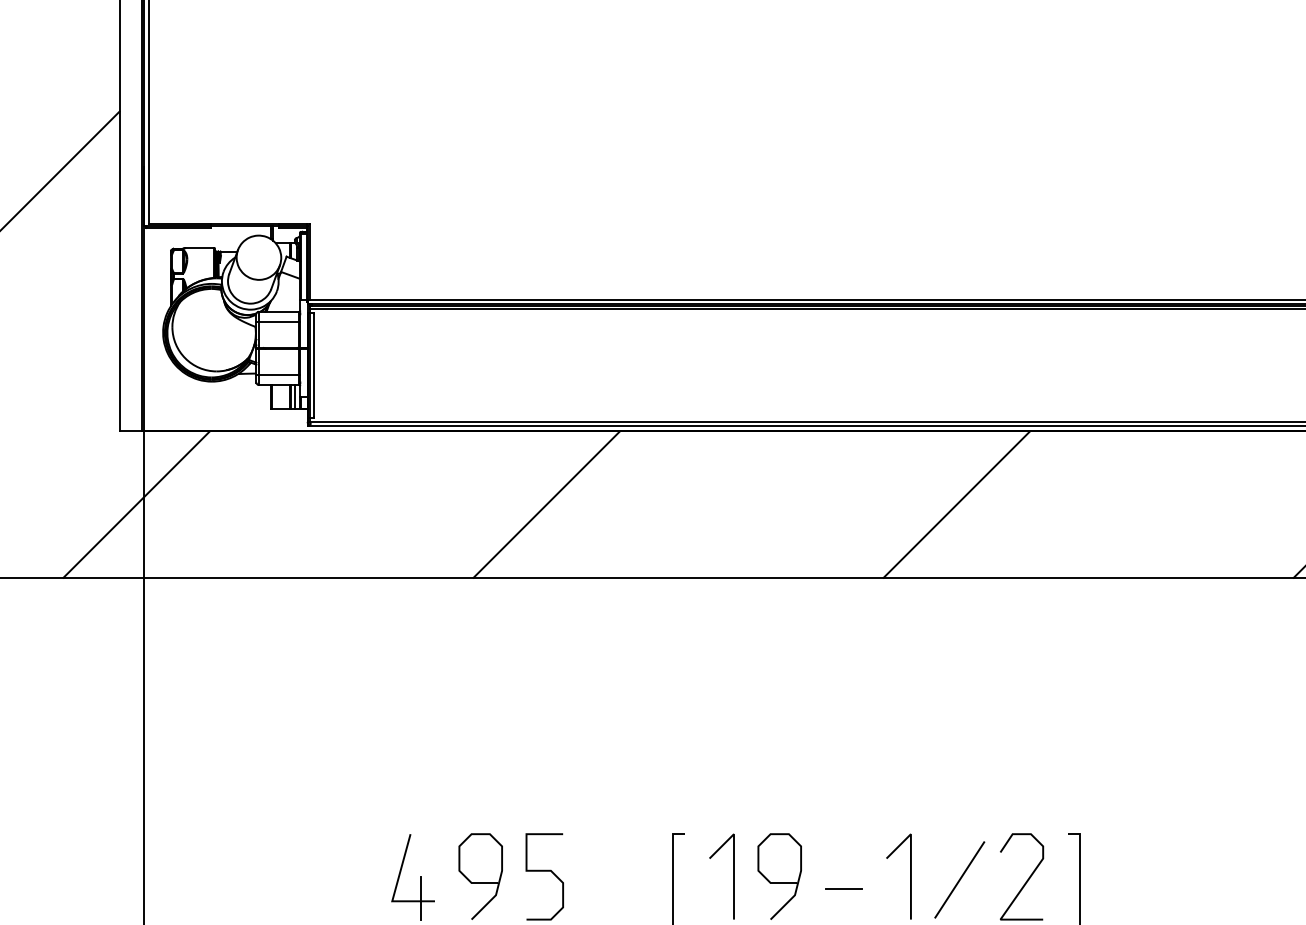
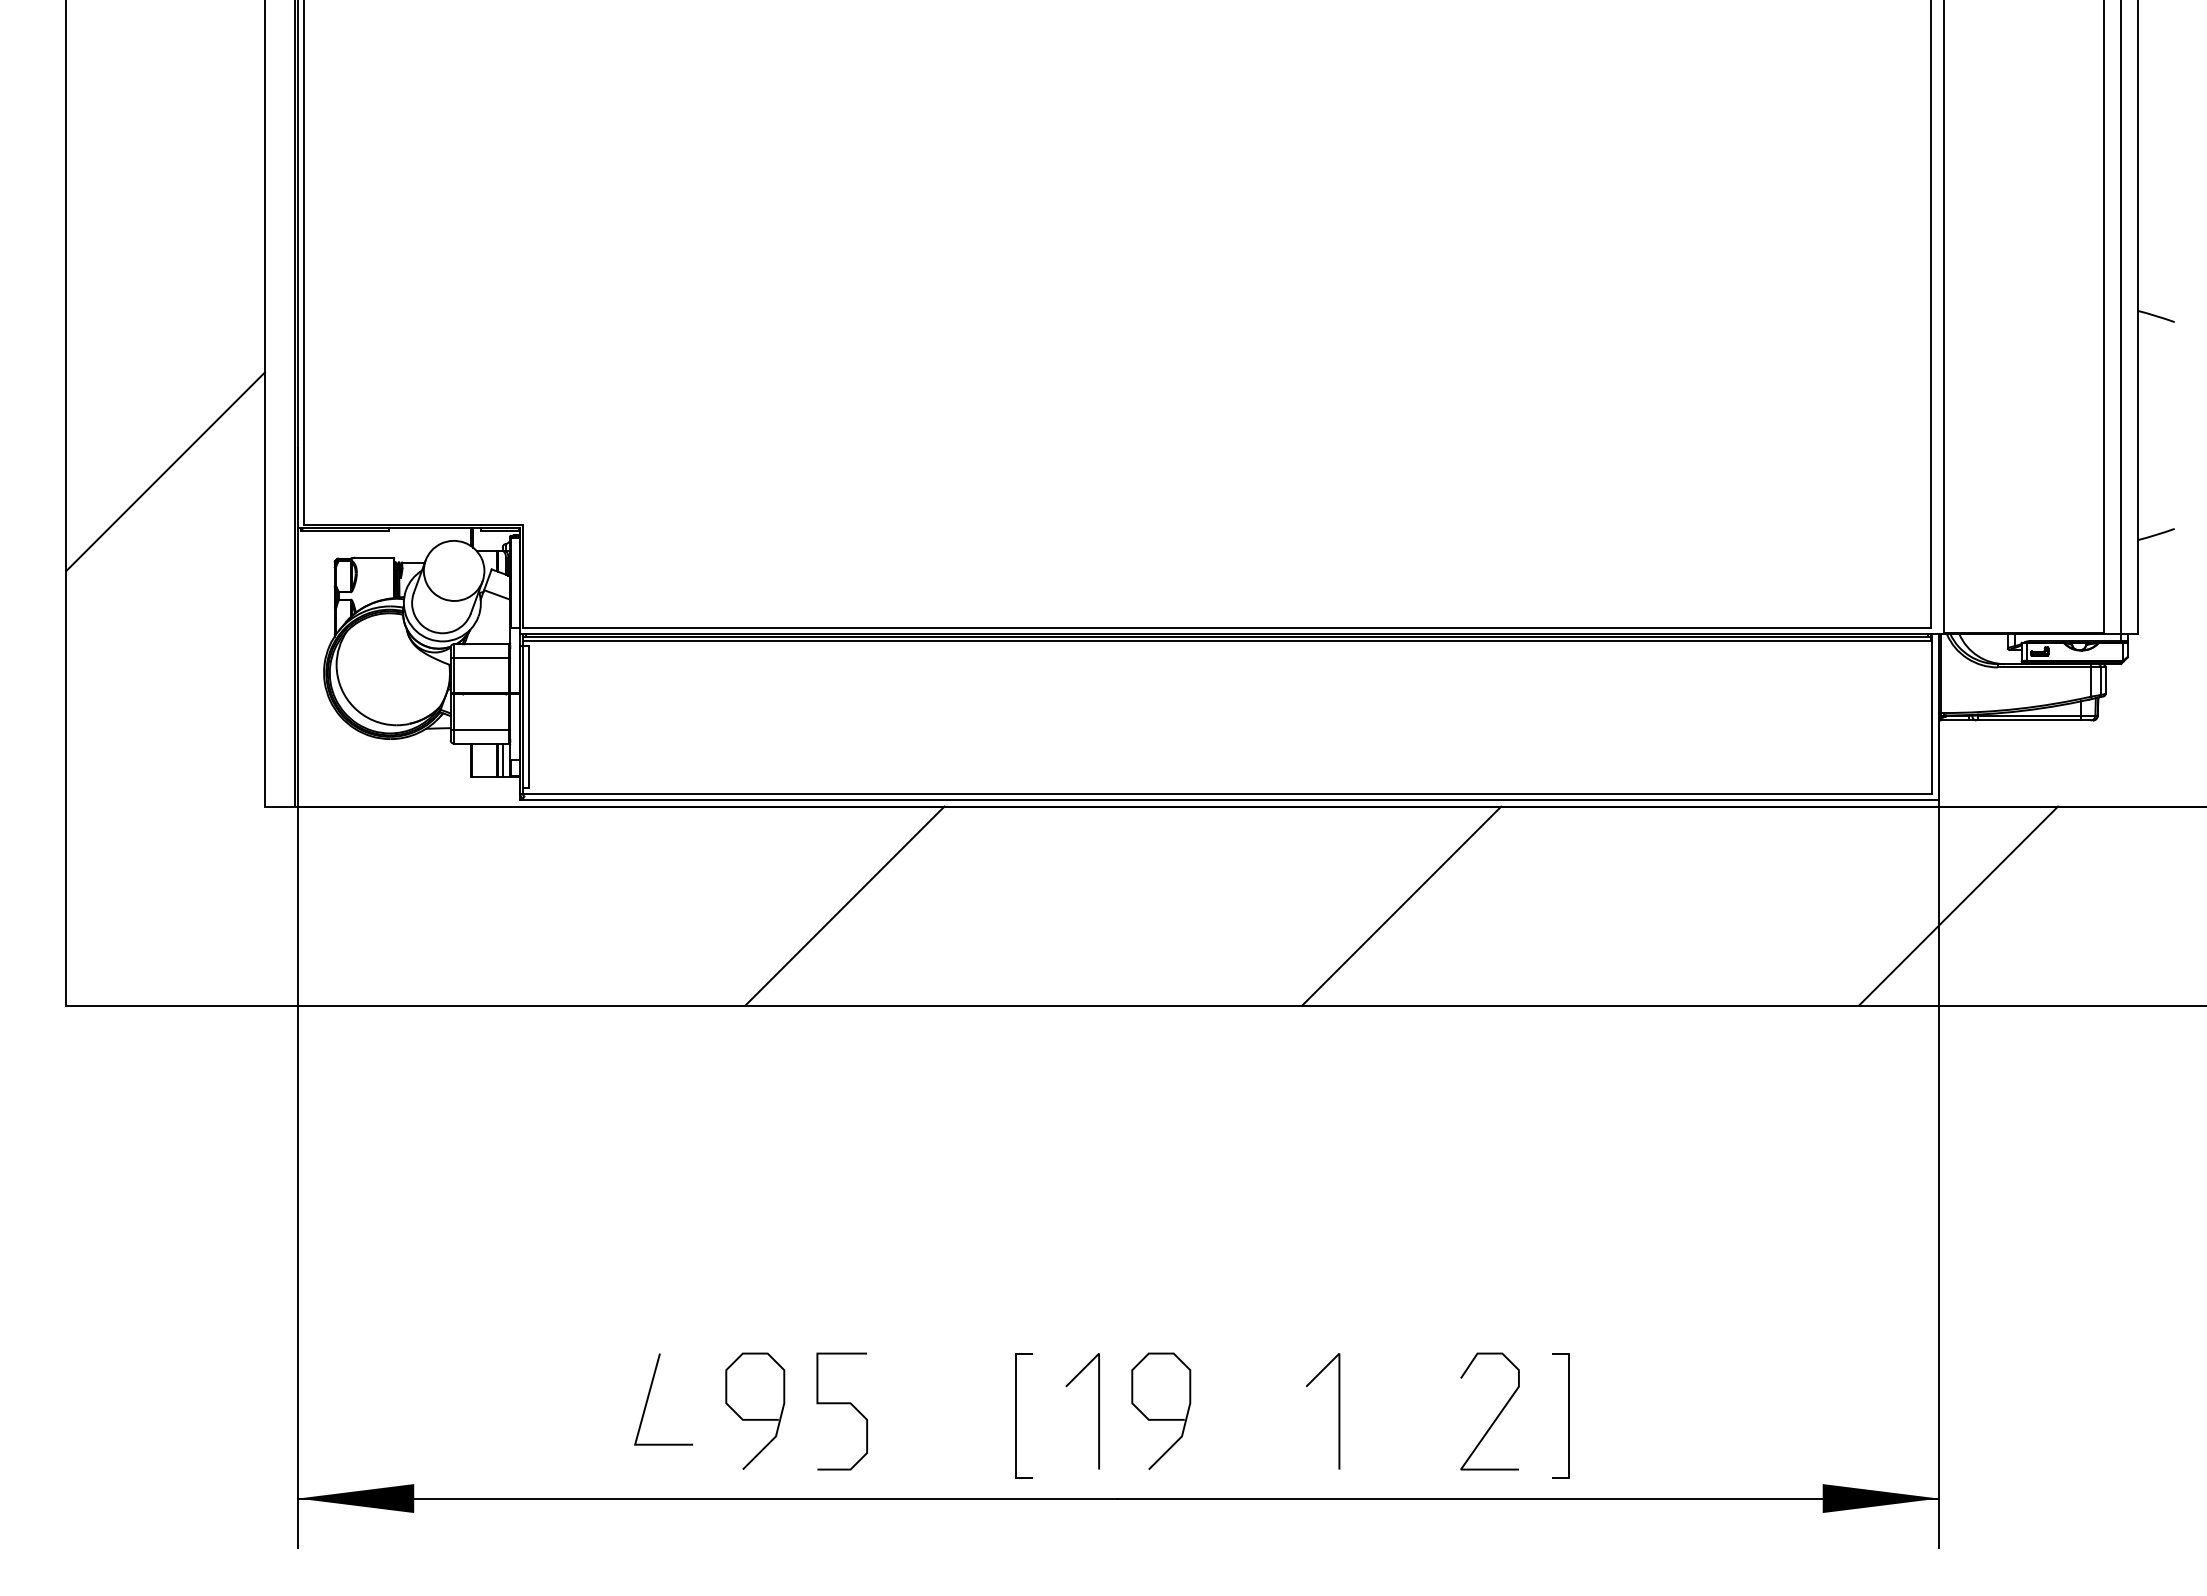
line: (136, 504) -> (287, 905), removed
line: (959, 879) -> (1405, 1415), removed
line: (844, 889) -> (1248, 1428), removed
line: (420, 898) -> (673, 1440), removed

